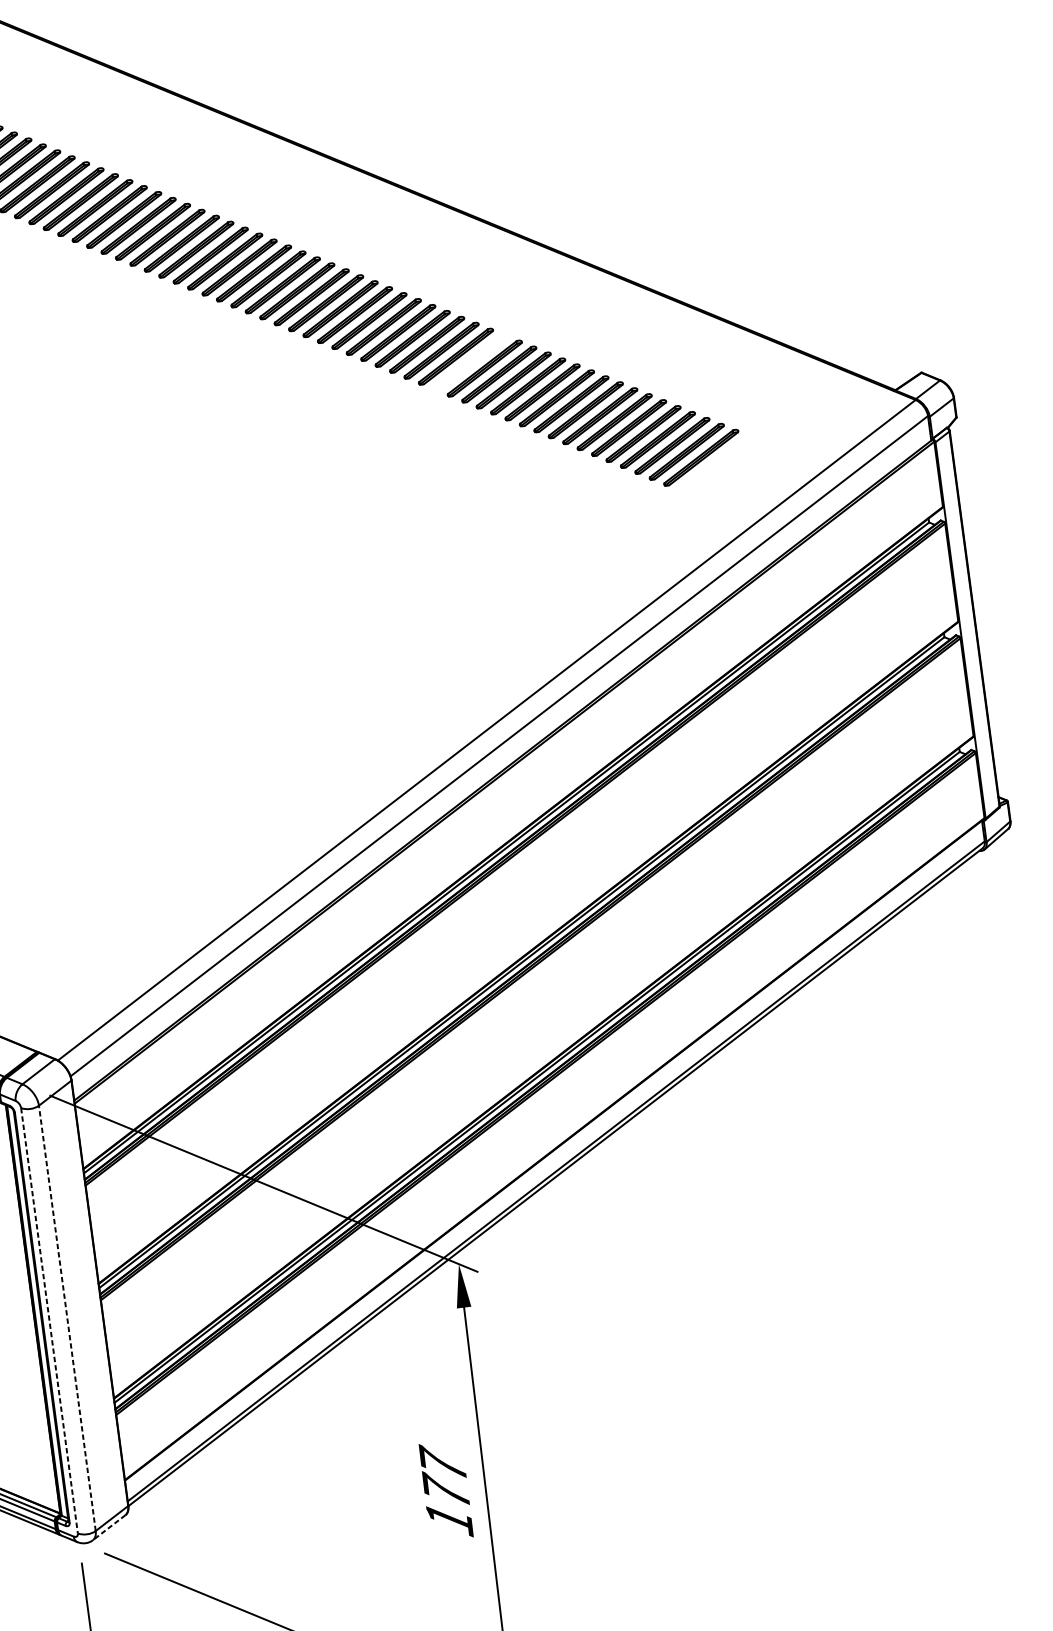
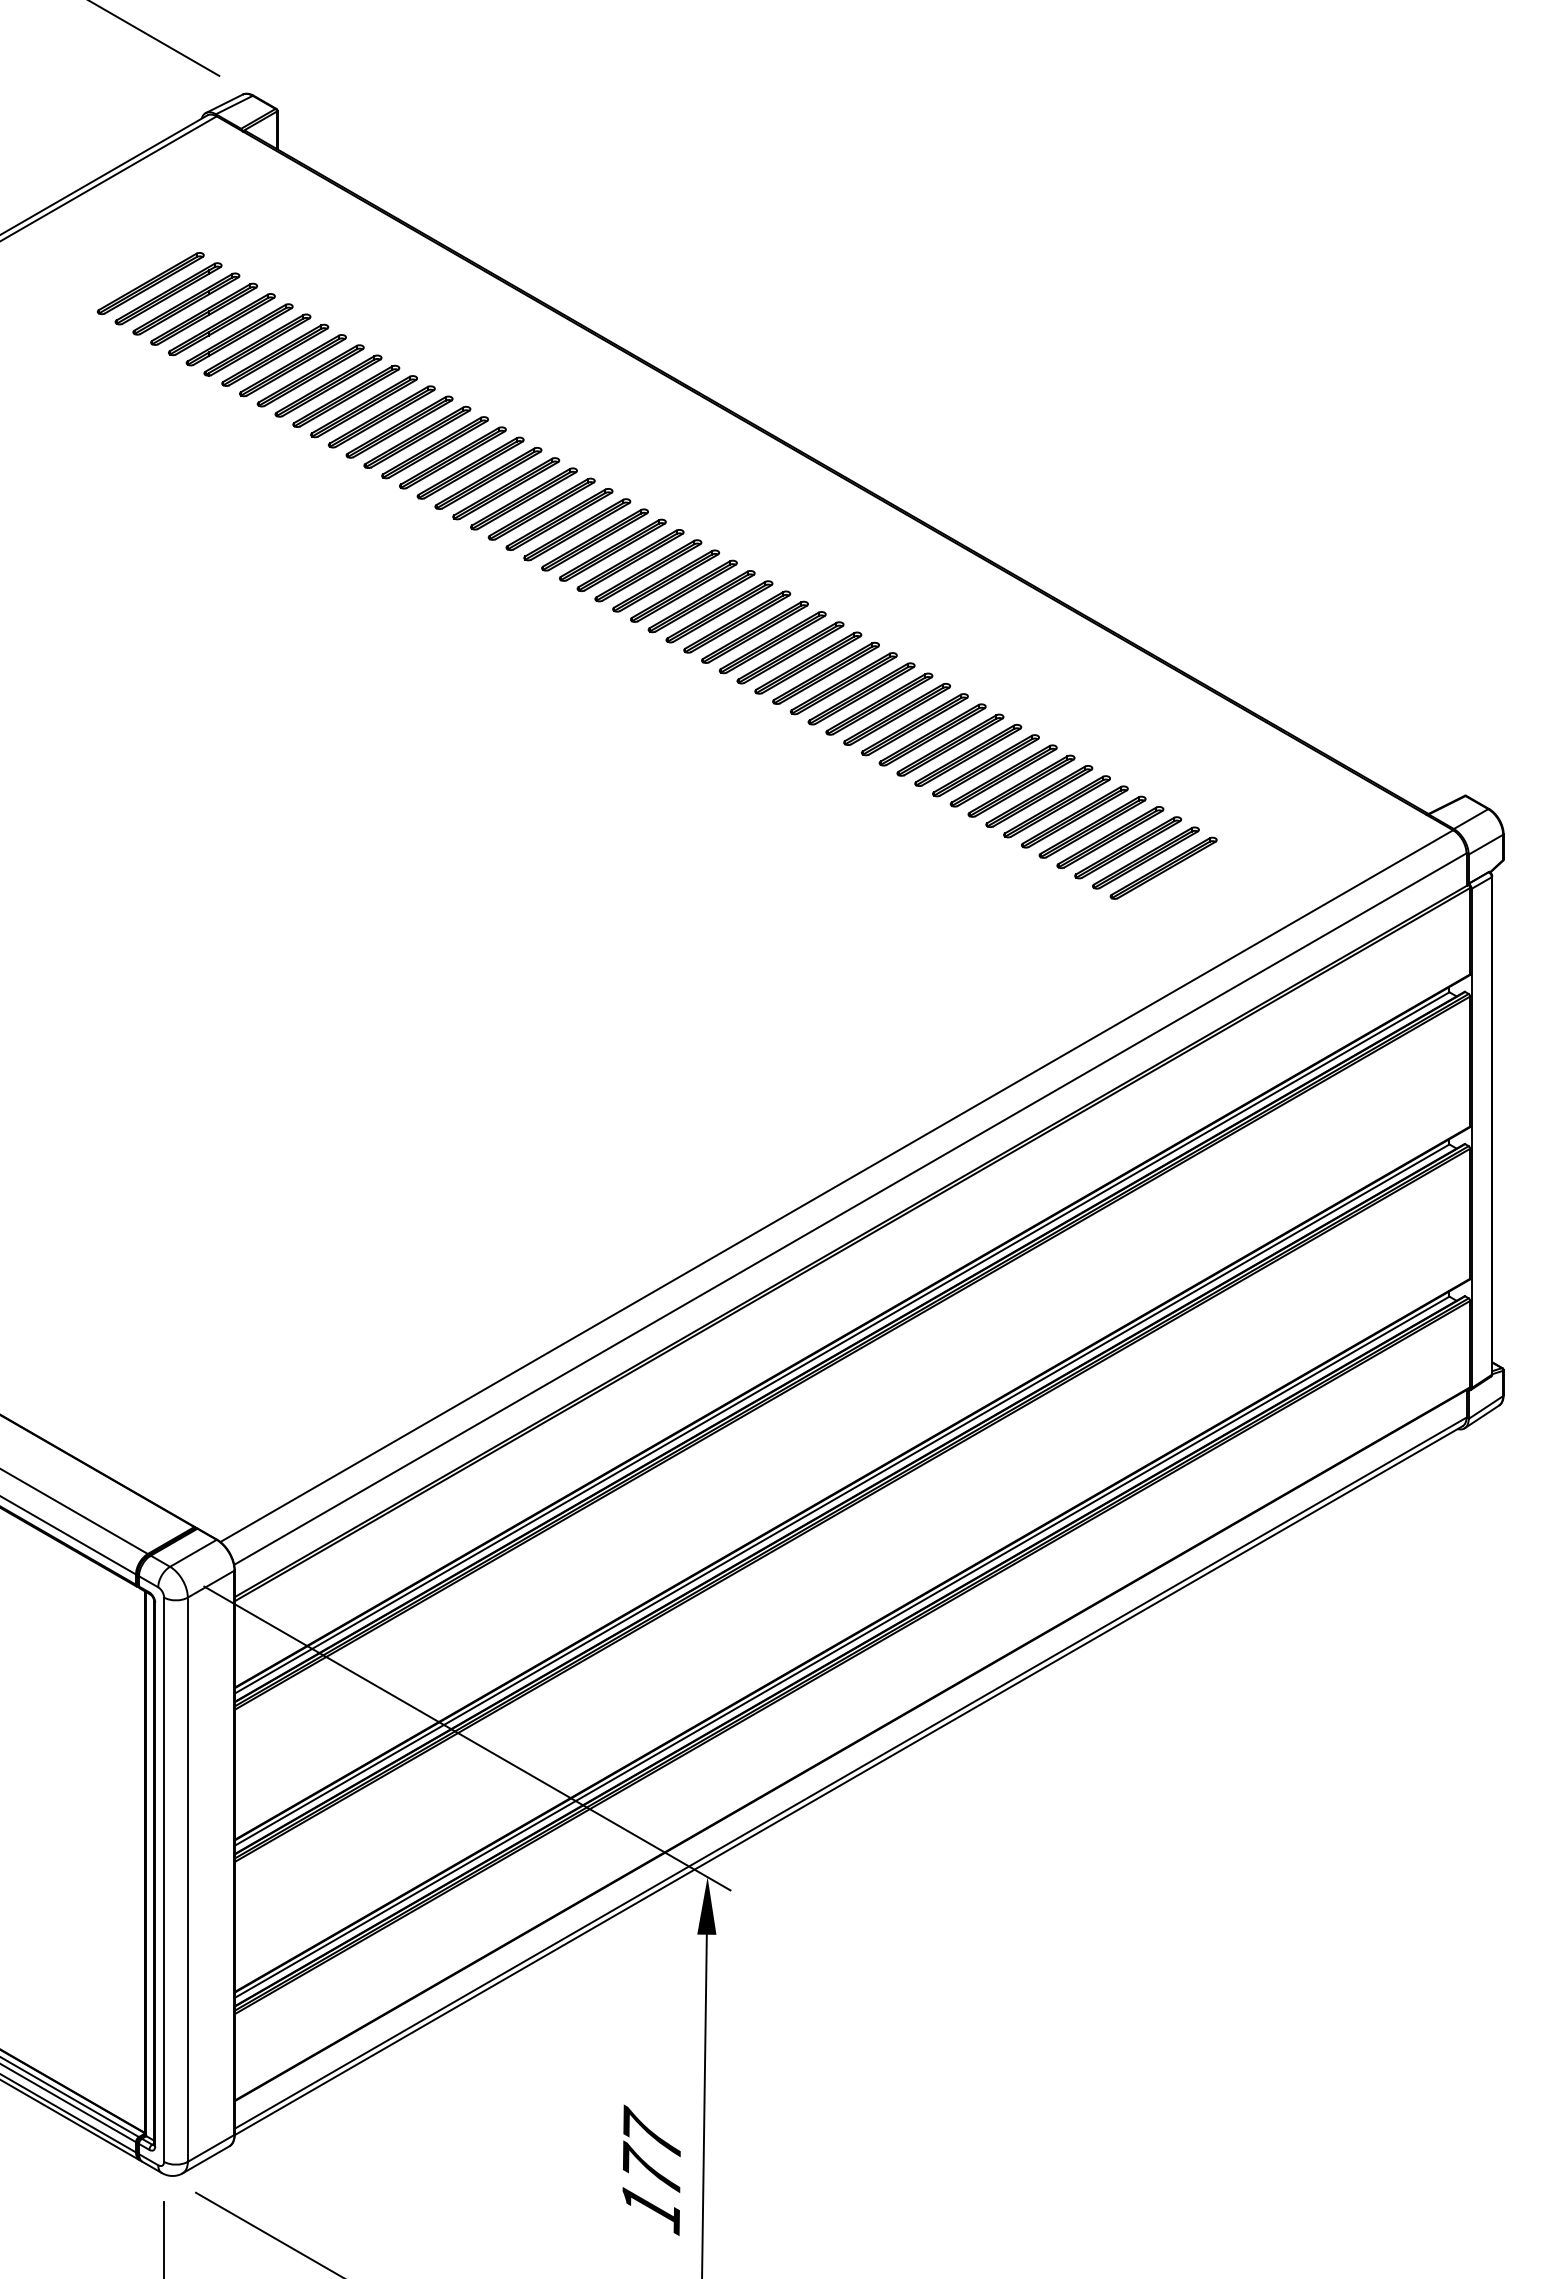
part: (470, 362) -> (879, 703), added
line: (67, 1318) -> (187, 1879), dashed -> solid
line: (49, 1321) -> (164, 1880), dashed -> solid
line: (108, 1527) -> (205, 2159), dashed -> solid

